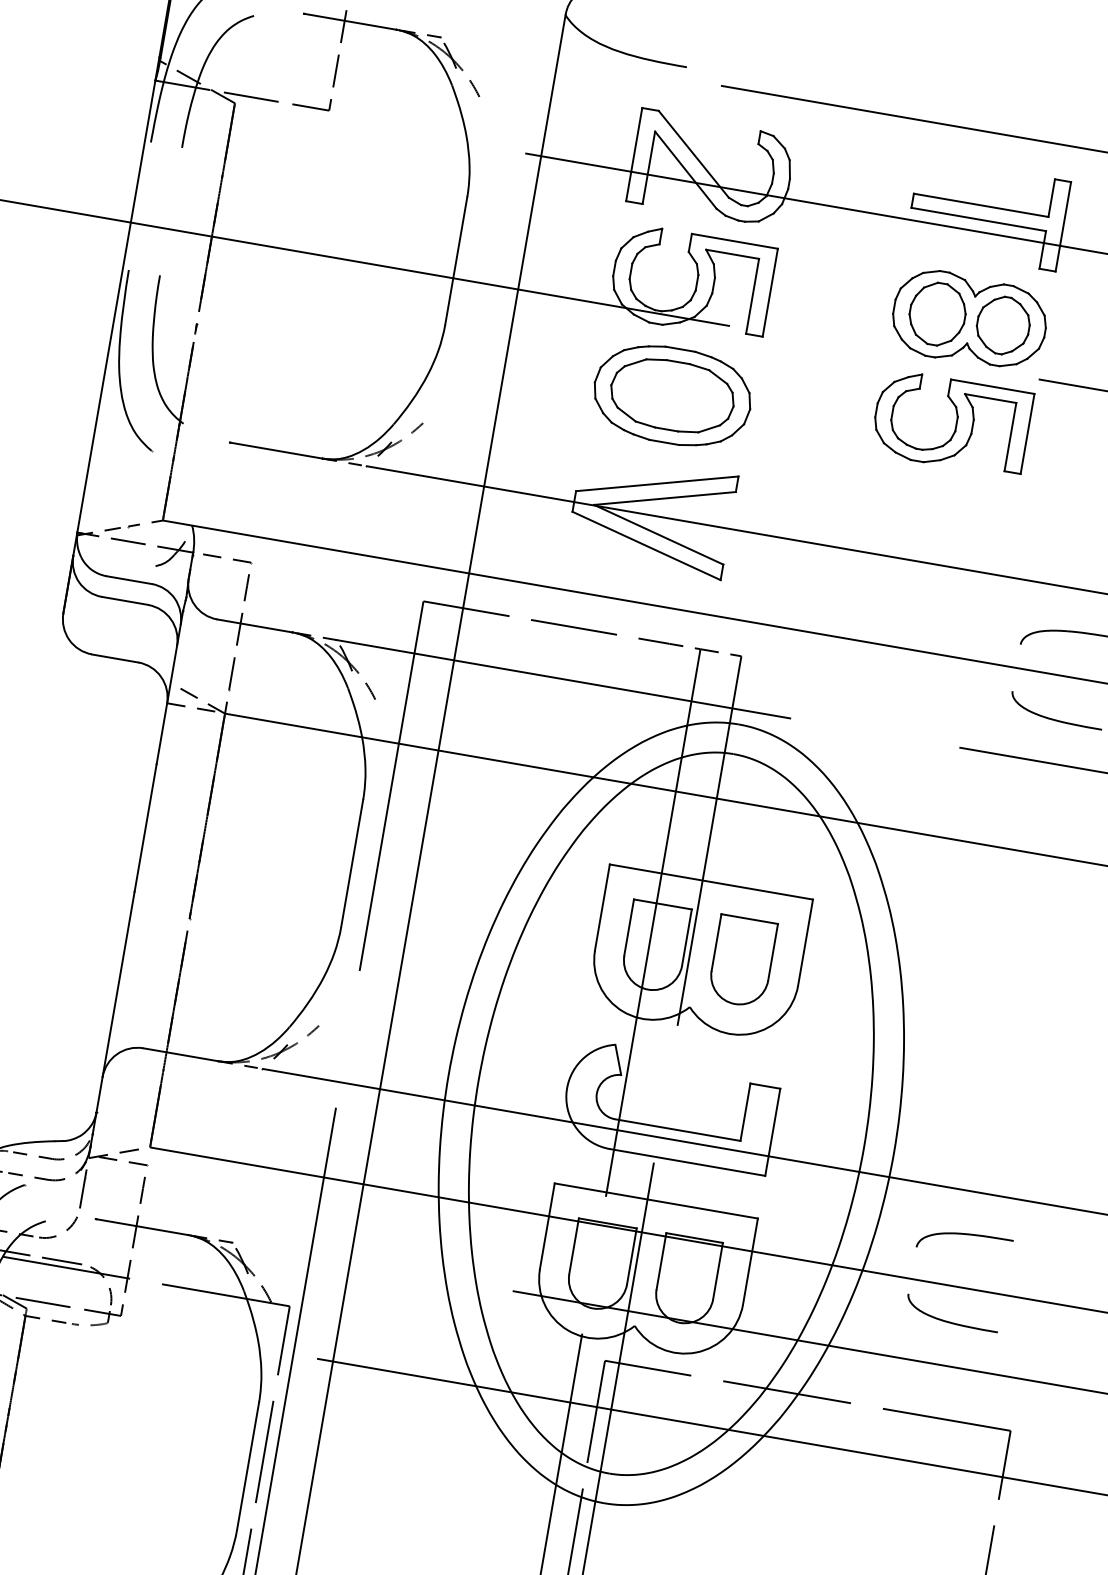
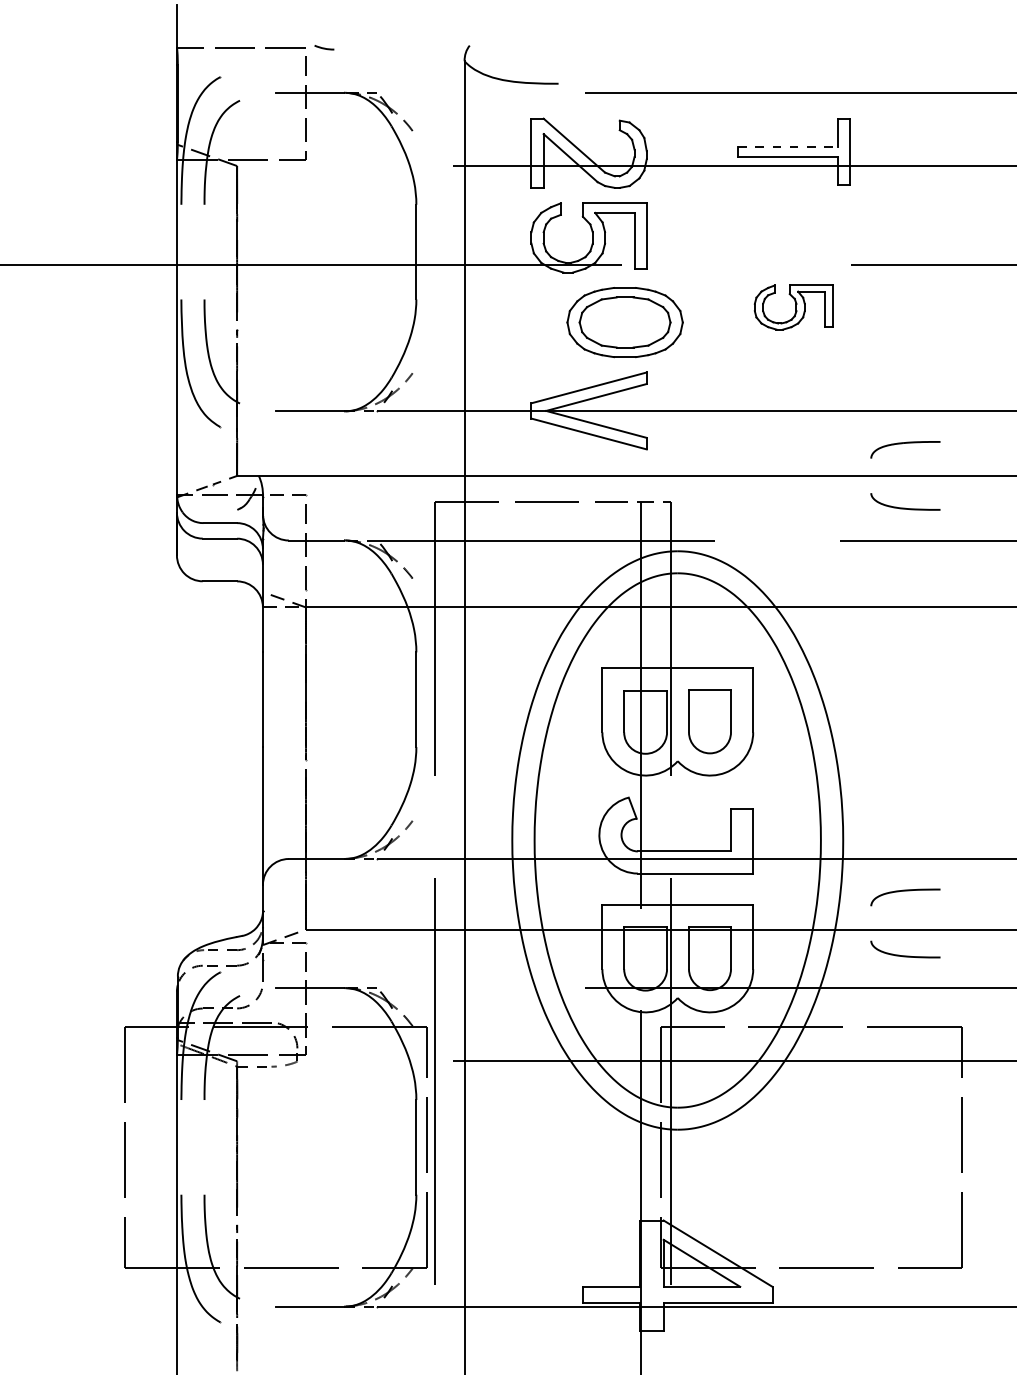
line: (981, 205) -> (788, 146), solid -> dashed
part: (969, 319) -> (793, 230), removed
part: (671, 395) -> (624, 322), moved
part: (951, 423) -> (793, 307), size x0.7

